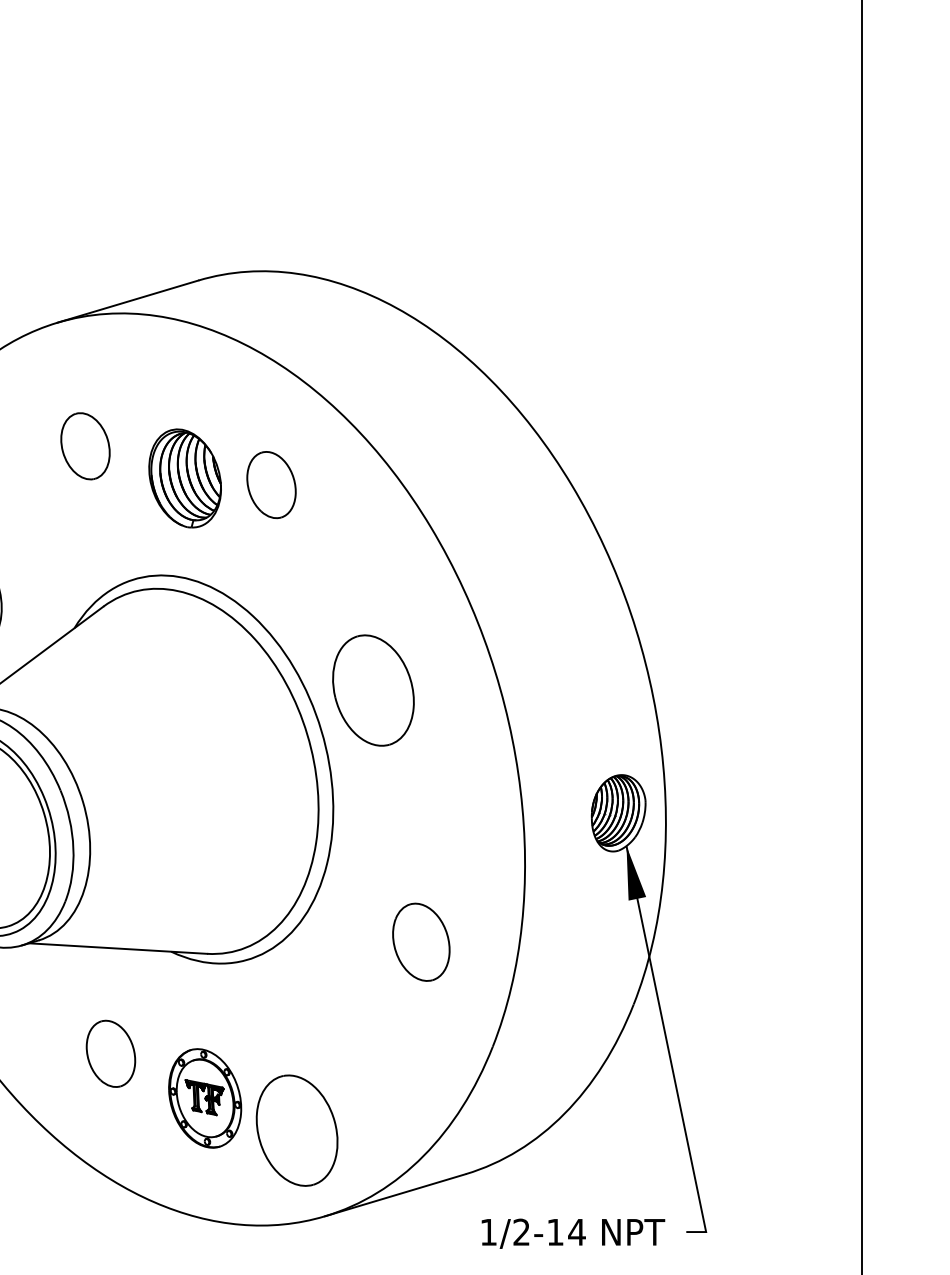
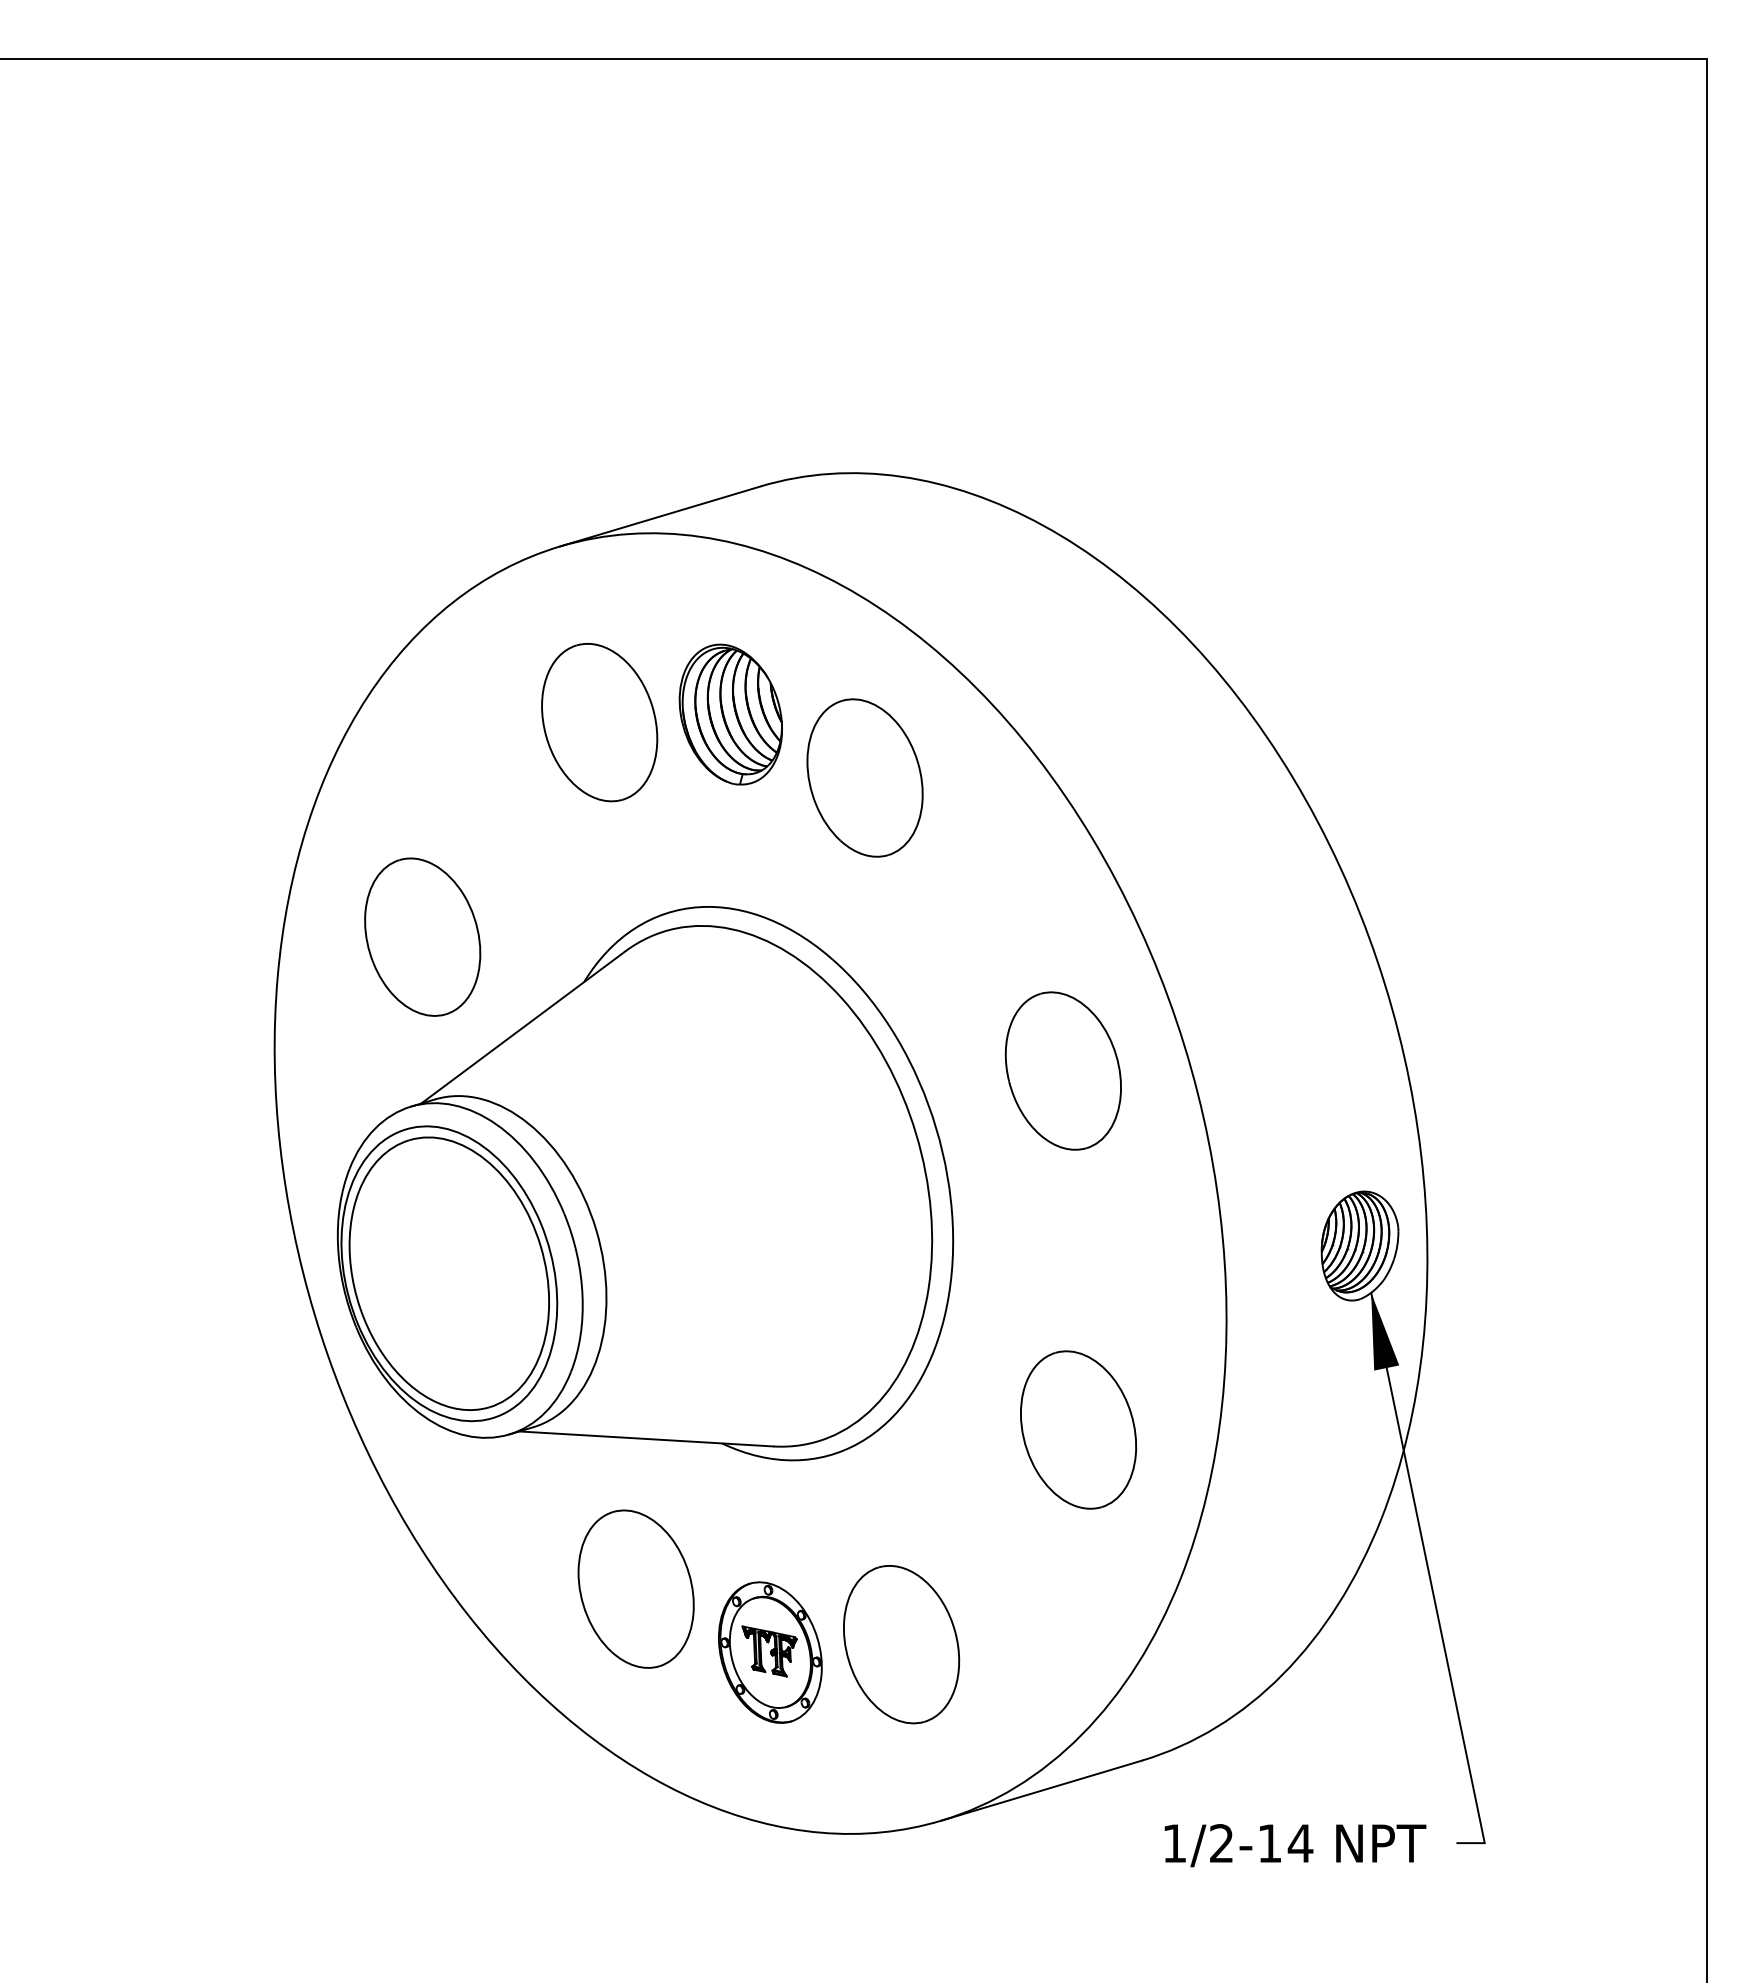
part: (85, 446) -> (599, 722), size x1.67
part: (184, 478) -> (730, 714), moved
part: (271, 484) -> (864, 777), size x1.67
part: (372, 690) -> (1062, 1070), moved
part: (421, 941) -> (1078, 1429), size x1.43
part: (110, 1053) -> (635, 1588), size x1.67
part: (297, 1130) -> (901, 1644), moved

